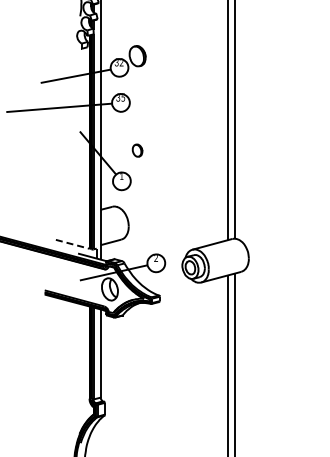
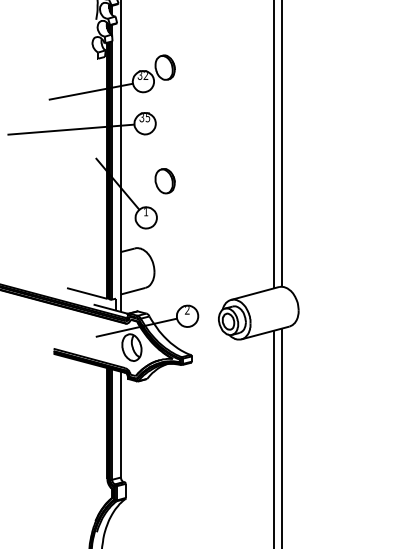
part: (137, 150) -> (164, 180), size x1.67
line: (73, 244) -> (88, 293), dashed -> solid

